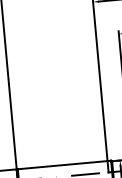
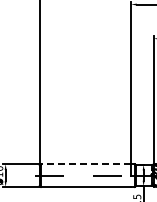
line: (62, 165) -> (85, 164), solid -> dashed

